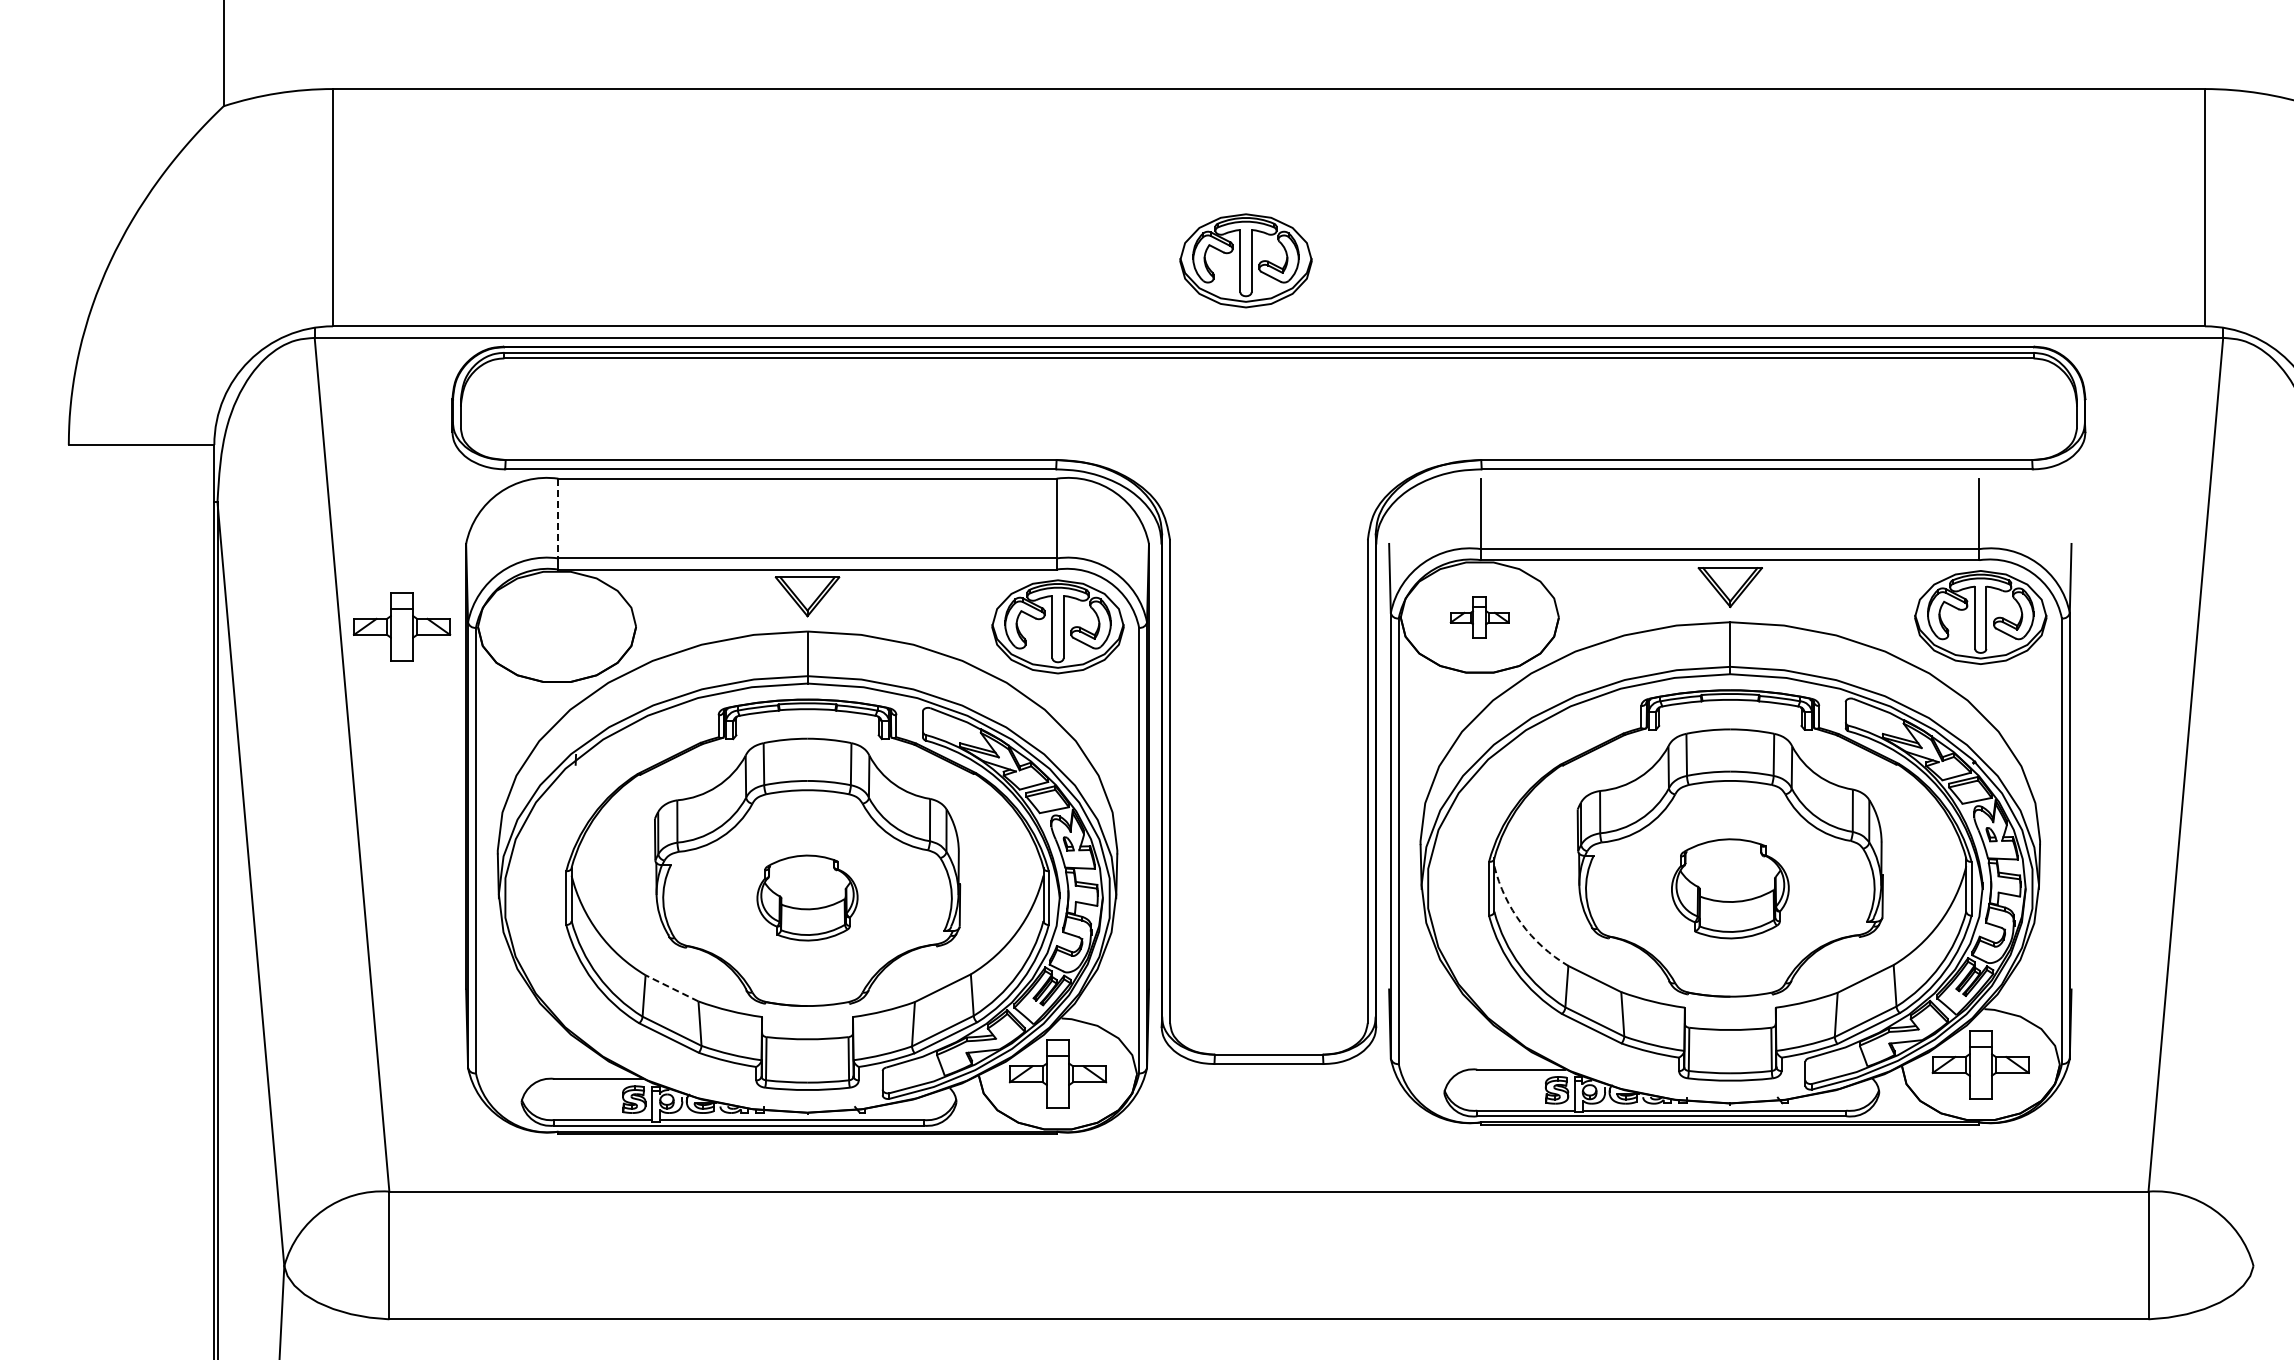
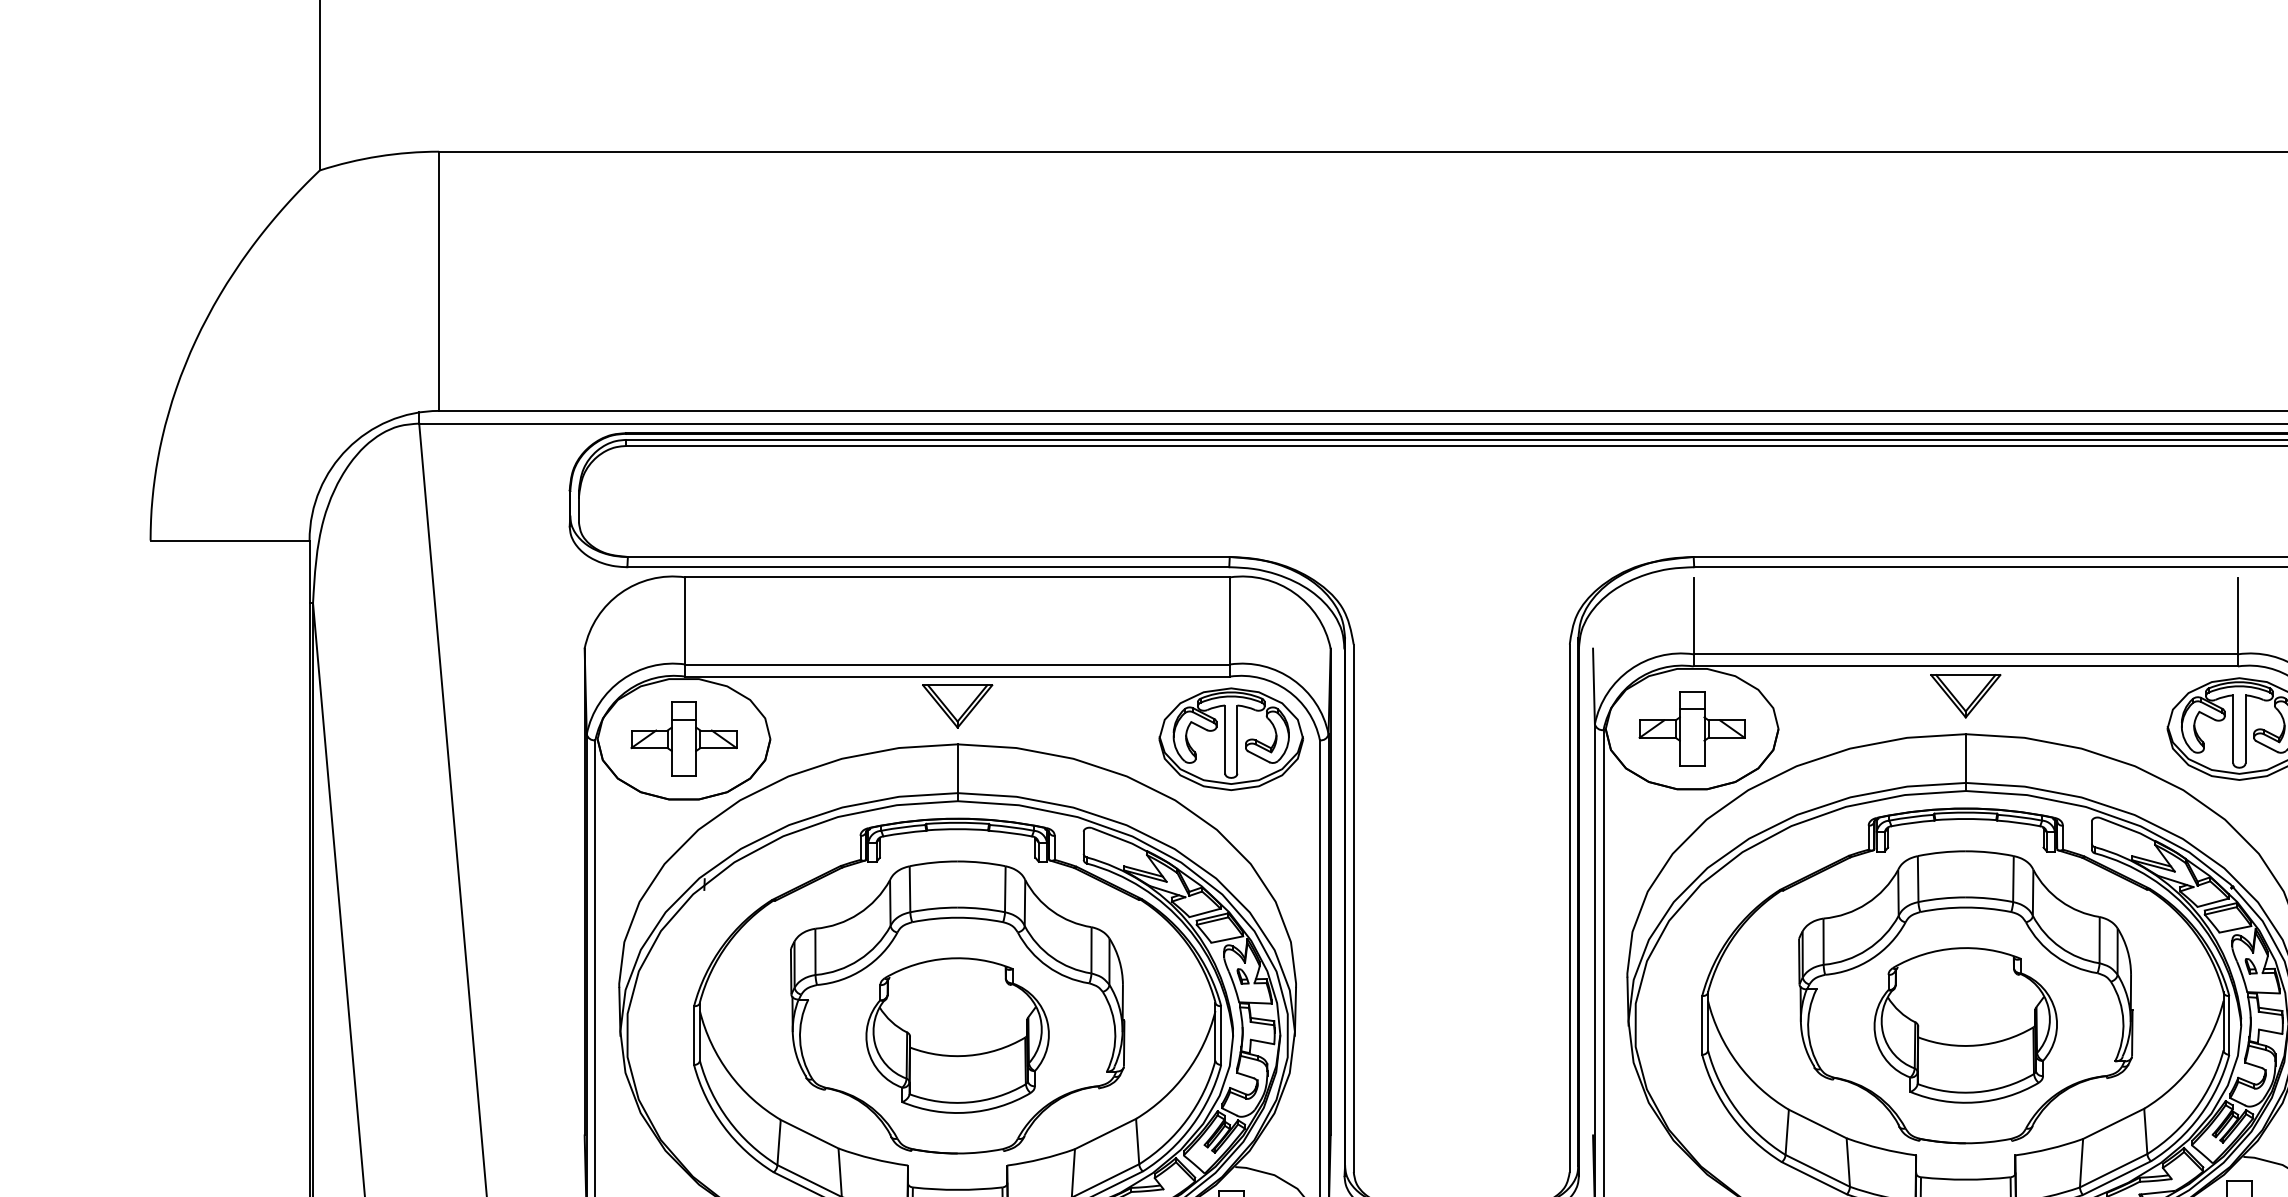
part: (1245, 260) -> (1436, 339), removed
line: (558, 518) -> (685, 620), dashed -> solid
part: (1479, 617) -> (1691, 729), size x1.67
part: (402, 626) -> (684, 738), moved
part: (1730, 888) -> (1965, 1025), size x1.43
part: (807, 897) -> (957, 1034), size x1.67
arc: (1521, 923) -> (1737, 1063), dashed -> solid
line: (671, 988) -> (809, 1134), dashed -> solid

